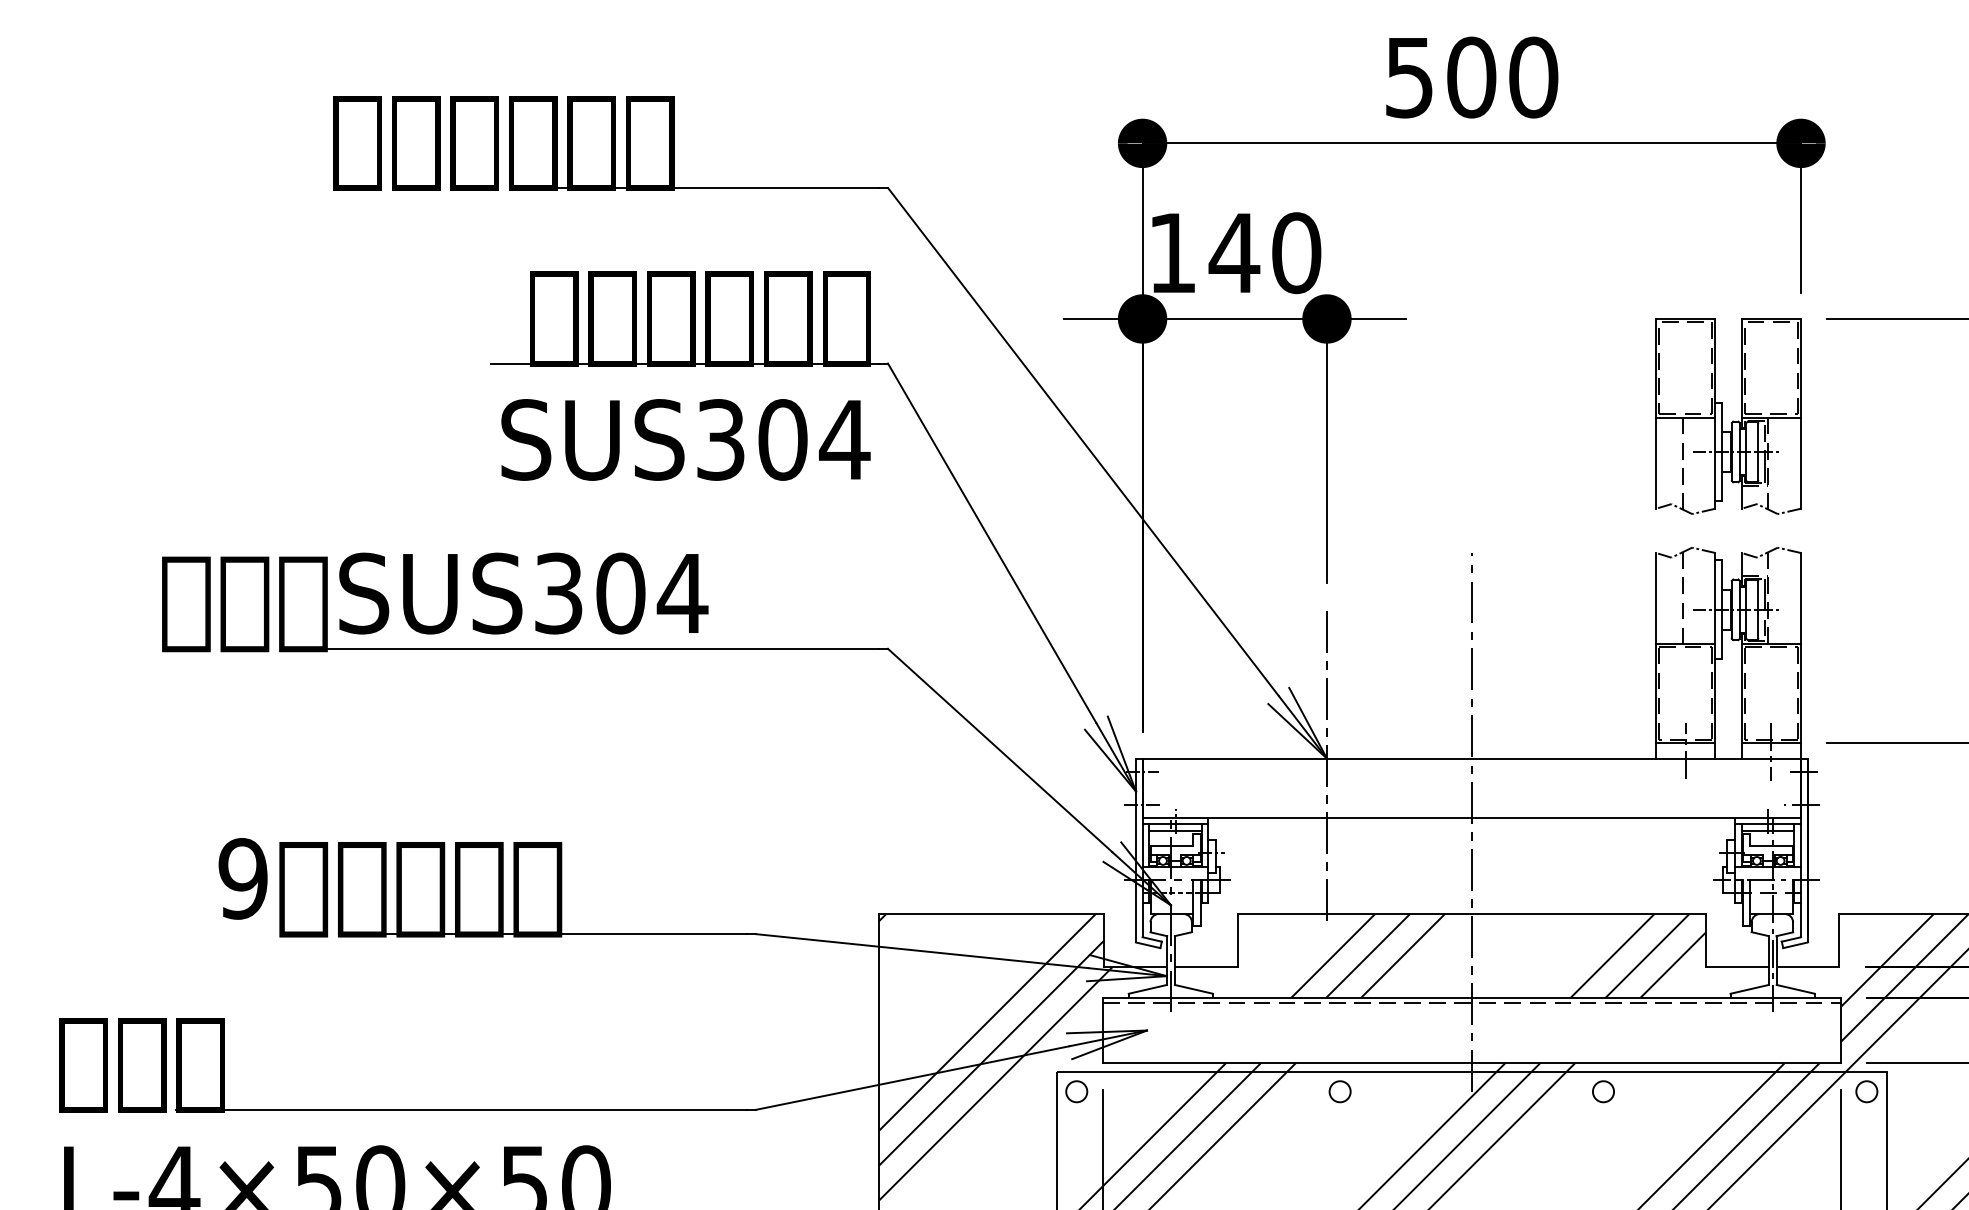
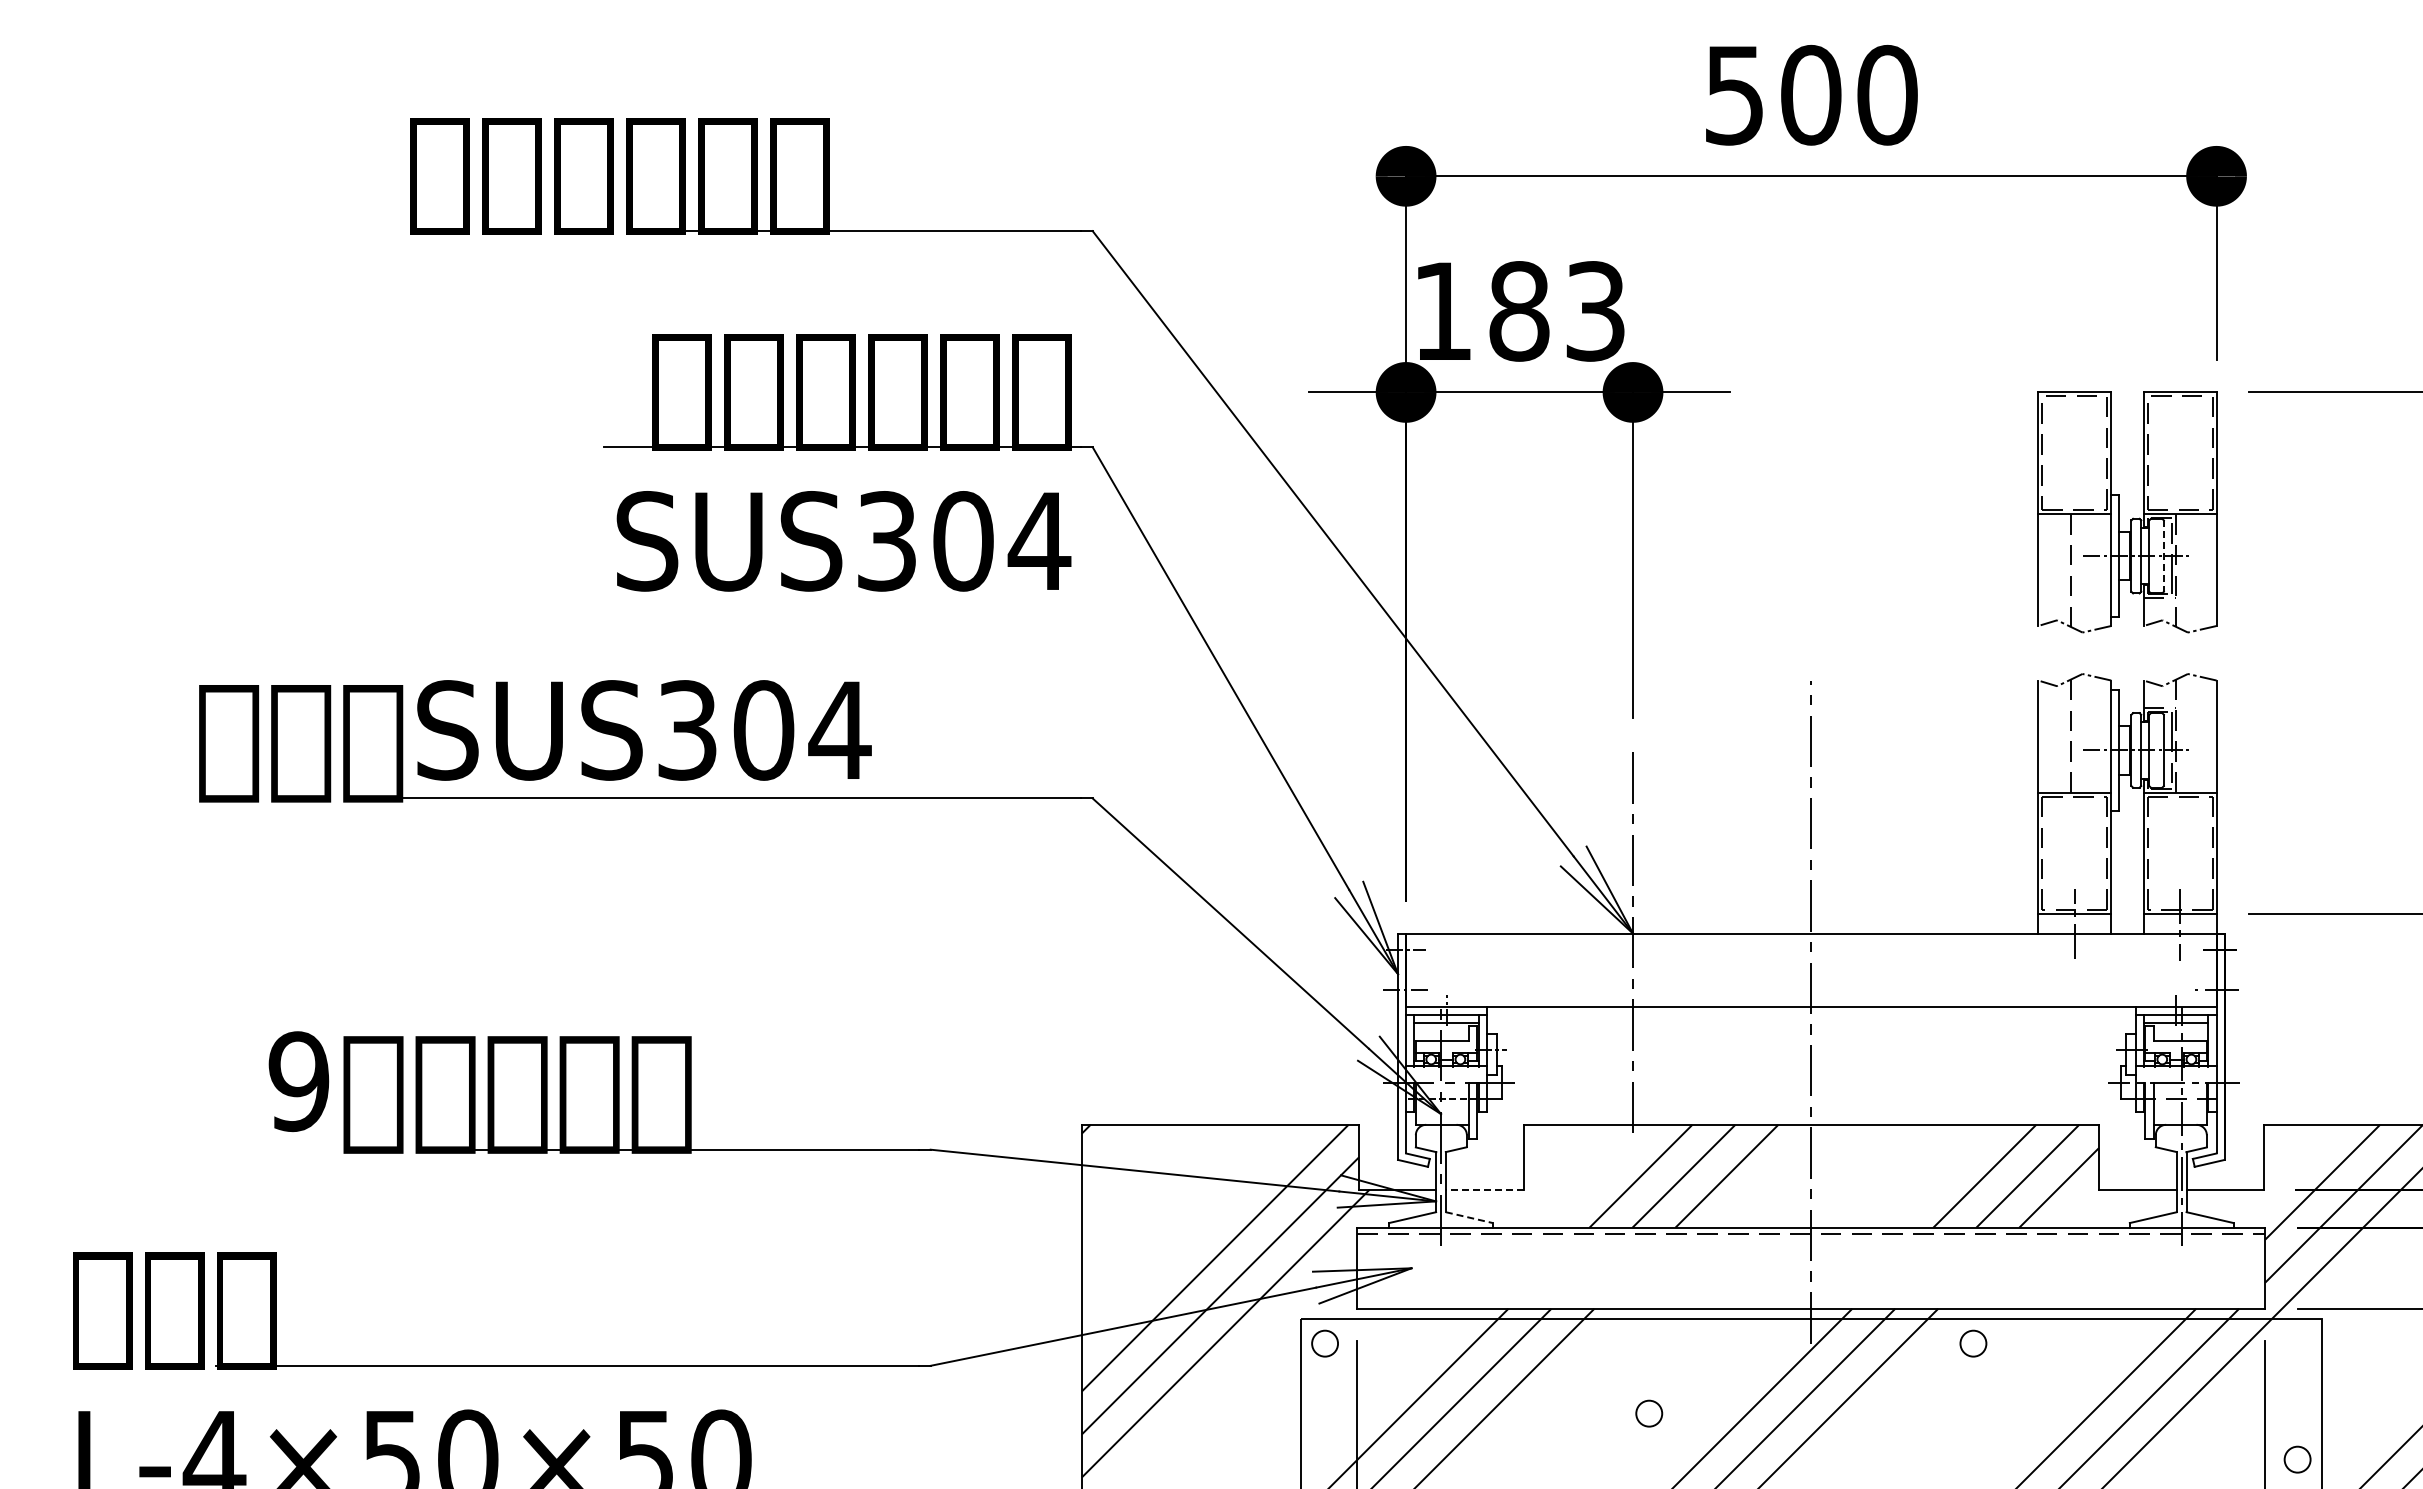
text: (1264, 253) -> (1556, 311), 140 -> 183
line: (1757, 452) -> (2163, 556), solid -> dashed
line: (1206, 966) -> (1484, 1189), solid -> dashed
line: (1194, 989) -> (1469, 1217), solid -> dashed
circle: (1340, 1091) -> (1649, 1413), moved
circle: (1866, 1091) -> (2297, 1459), moved

